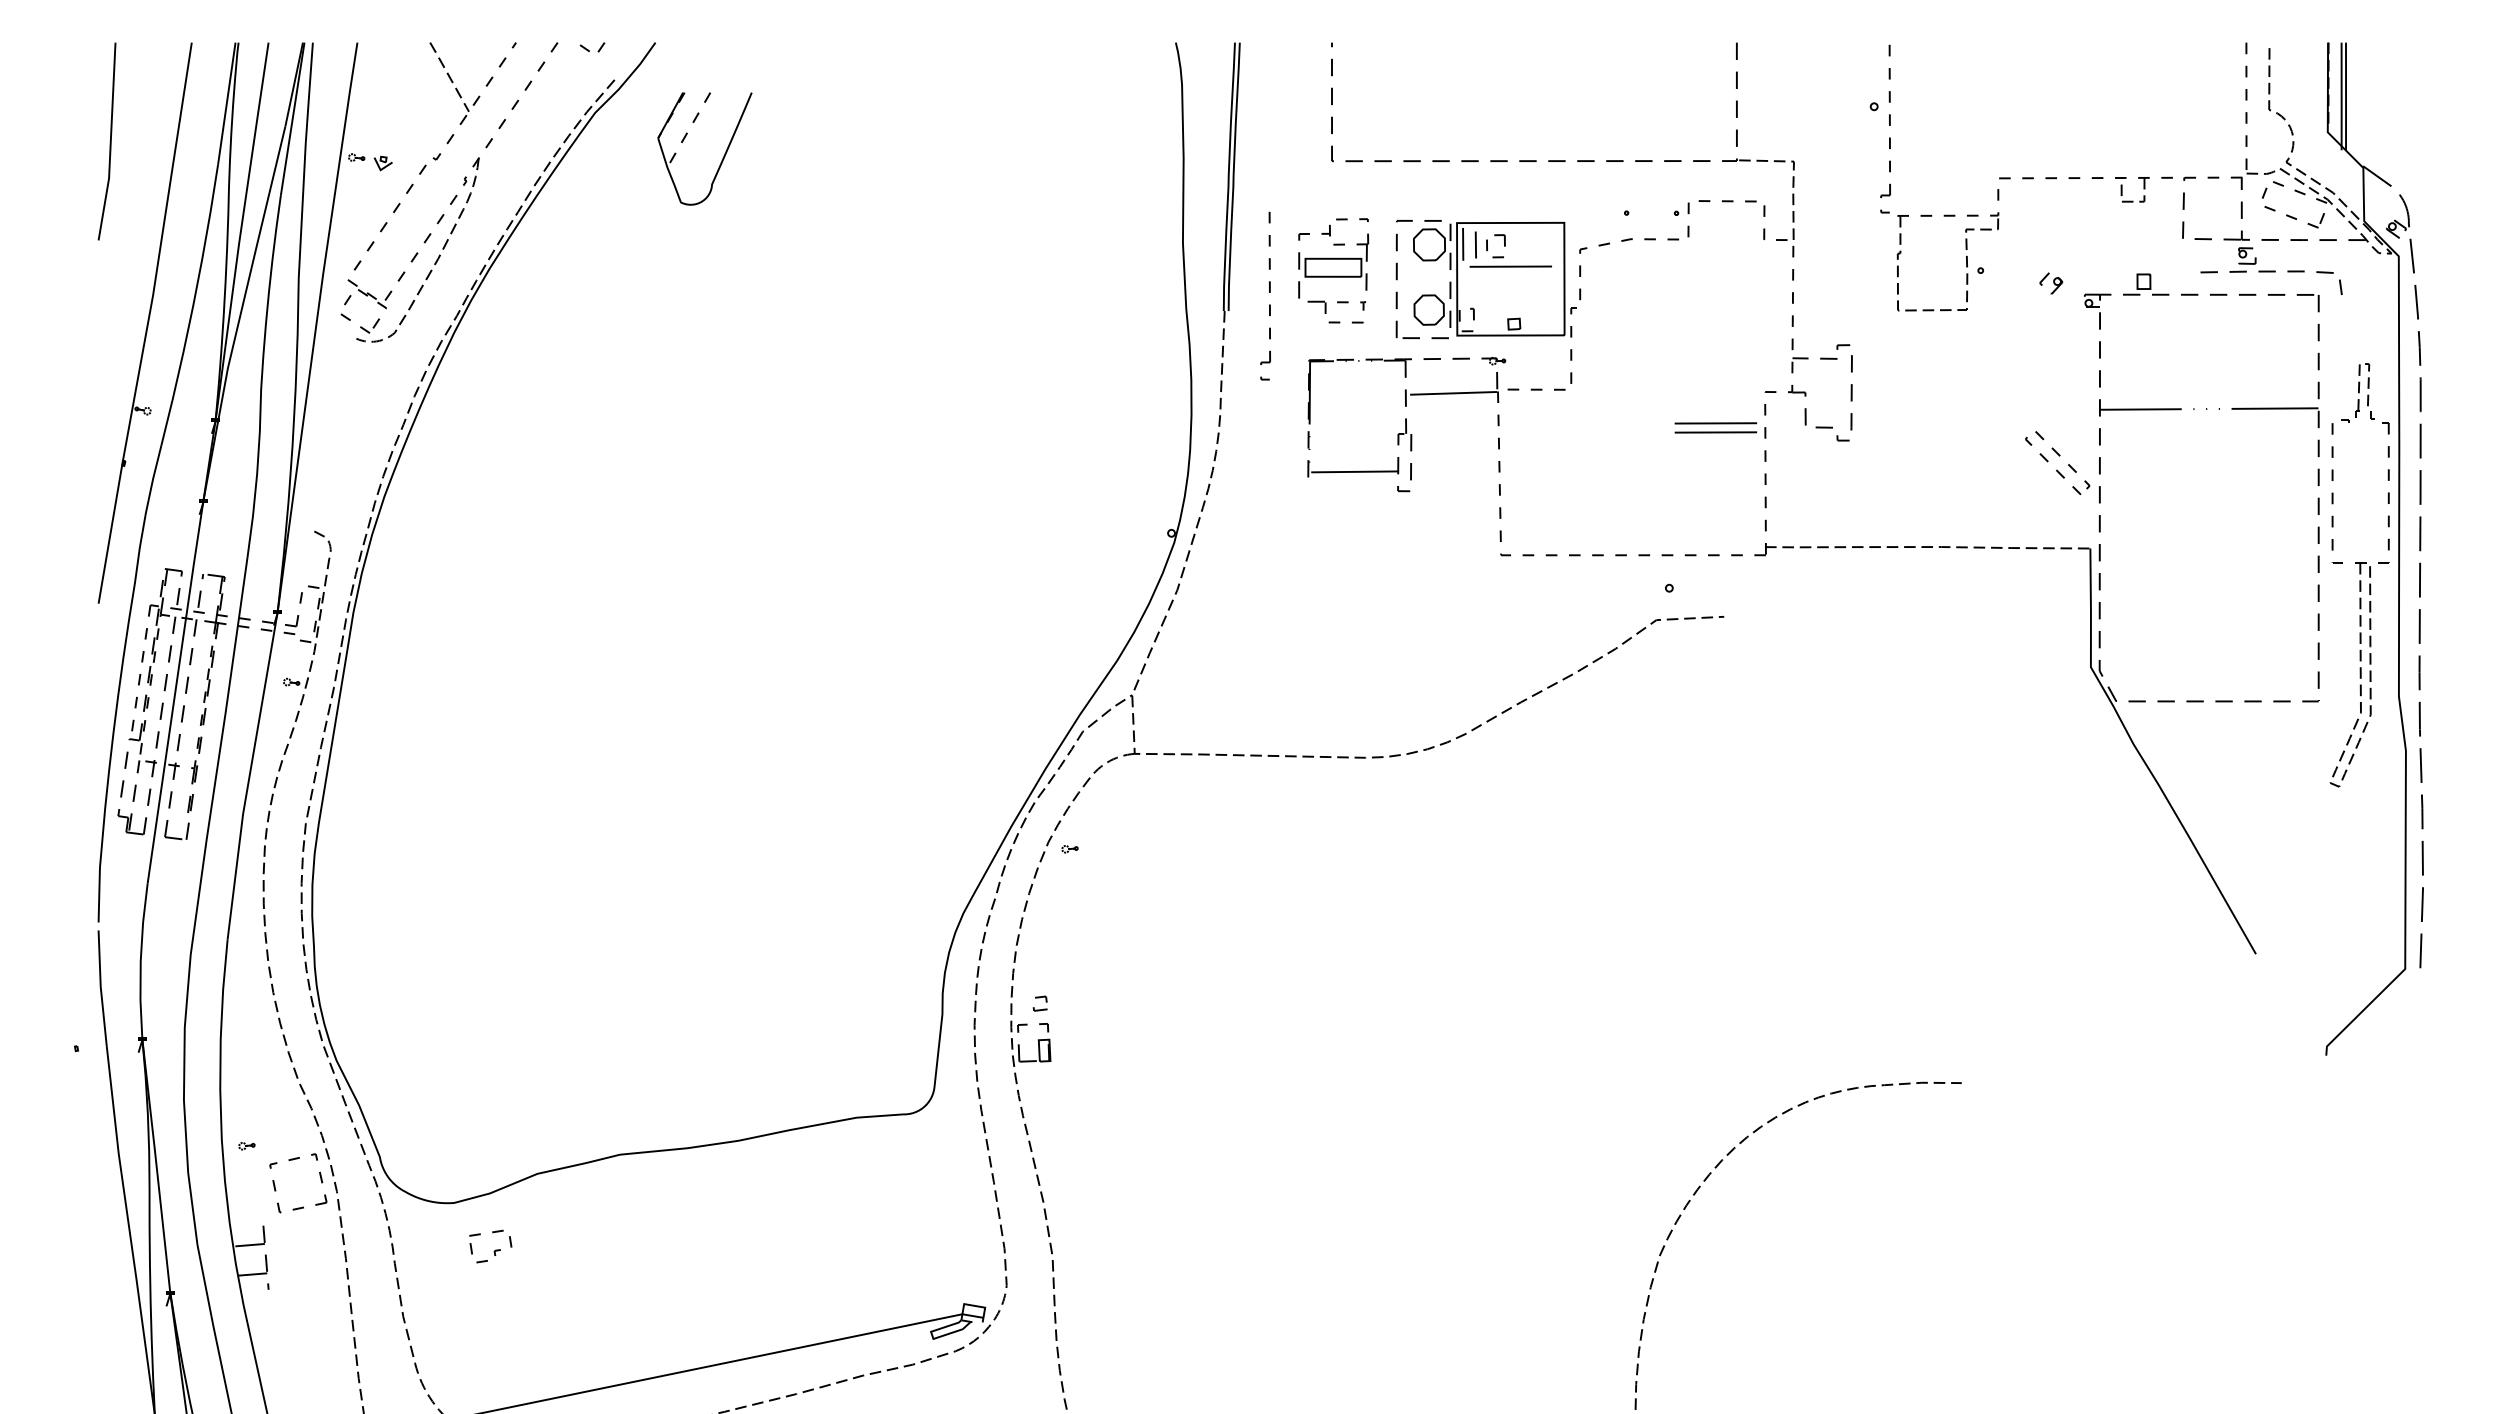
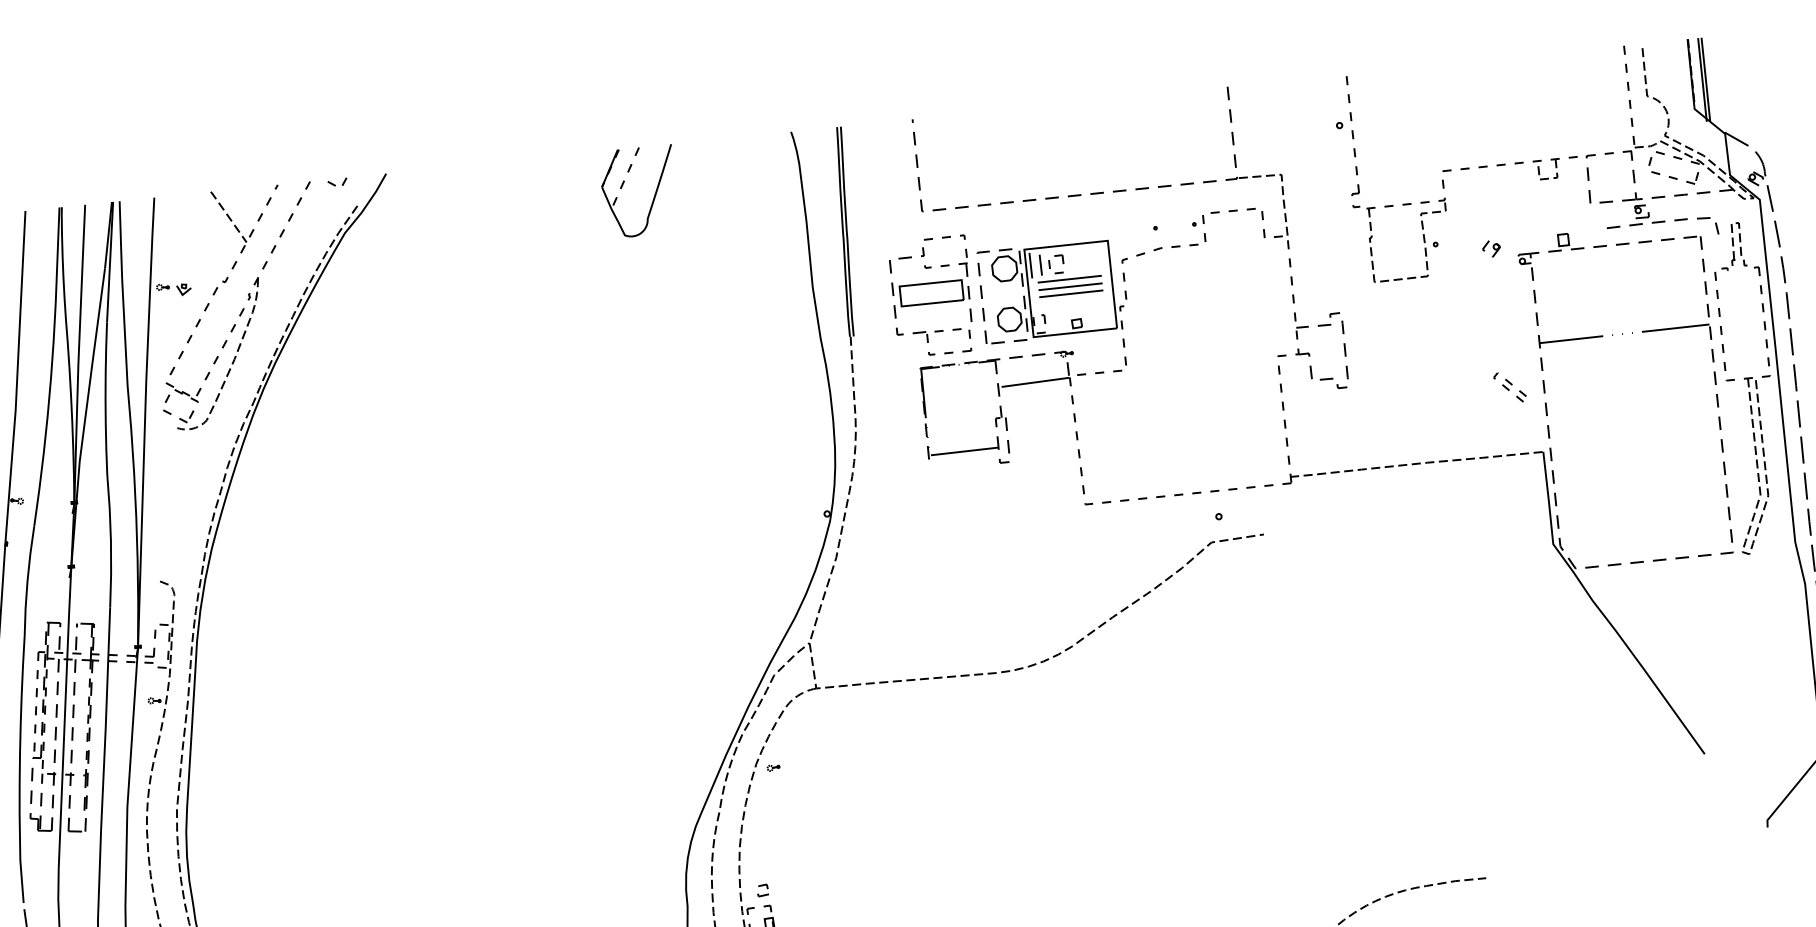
part: (723, 155) -> (654, 195), moved
part: (1333, 270) -> (932, 296), size x1.43
part: (1265, 295) -> (881, 321), removed
part: (1715, 427) -> (1070, 290), moved
part: (2056, 461) -> (1509, 386), size x0.62
part: (2359, 575) -> (1748, 388), moved

